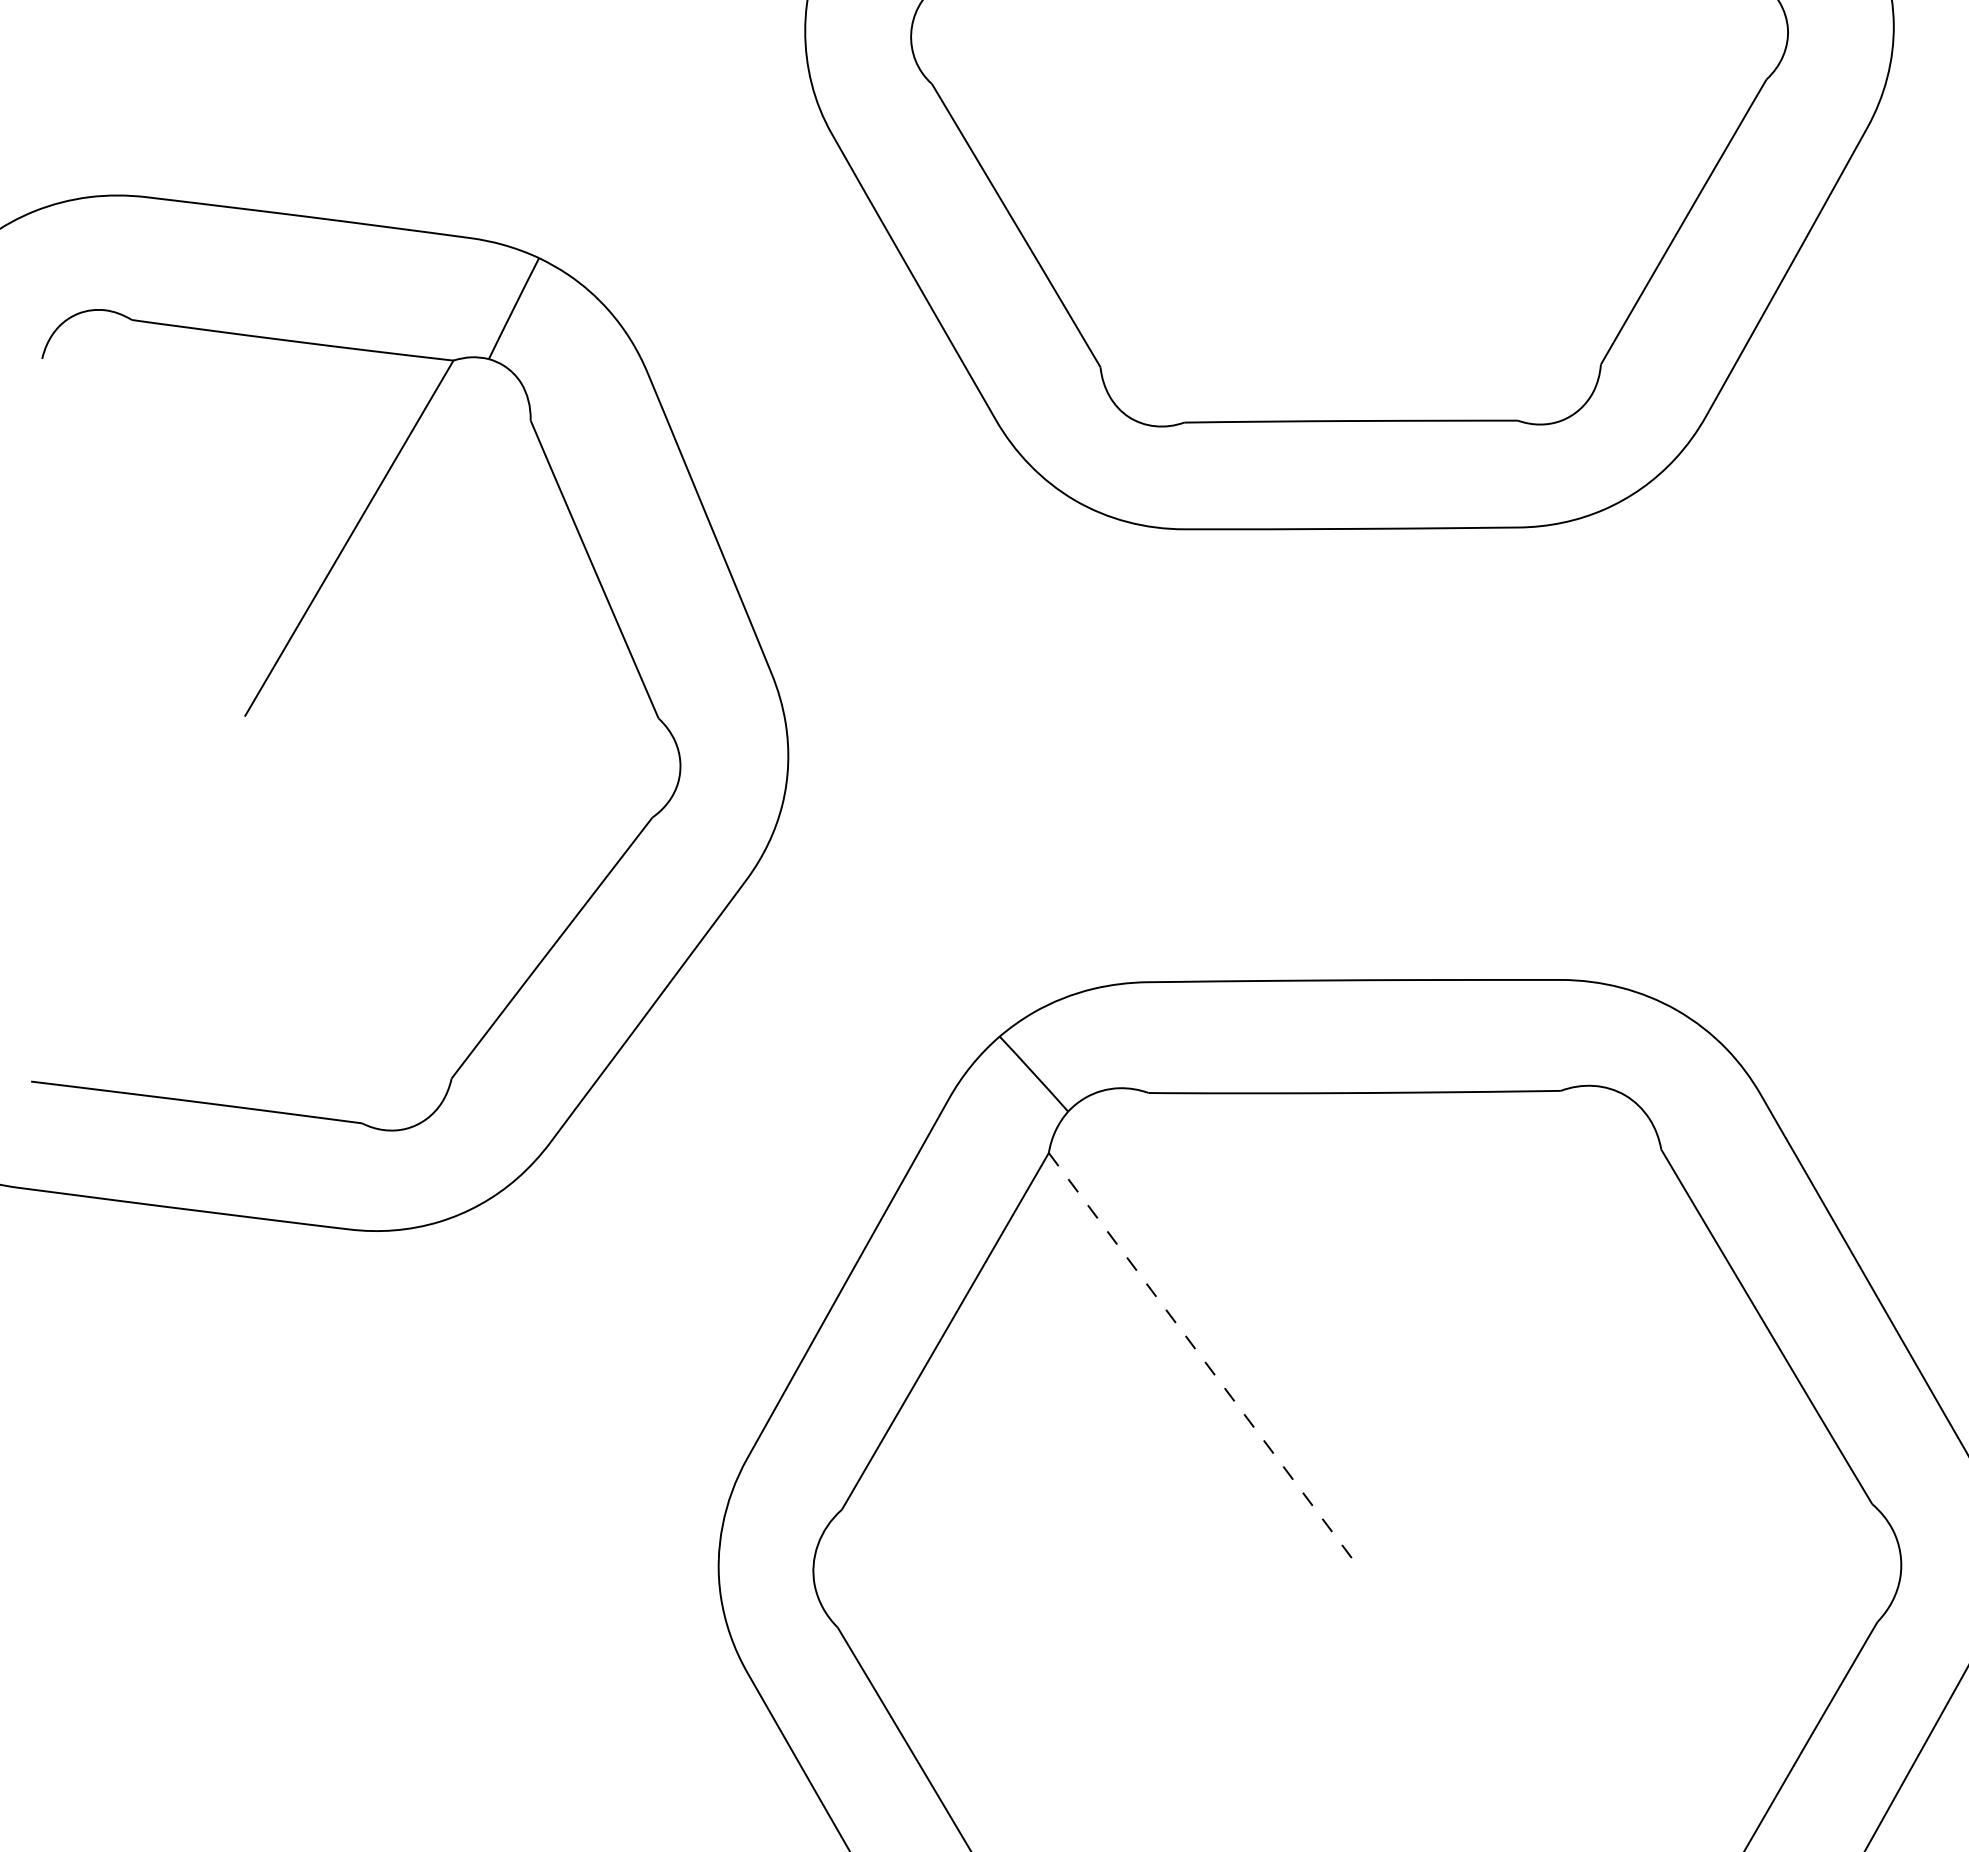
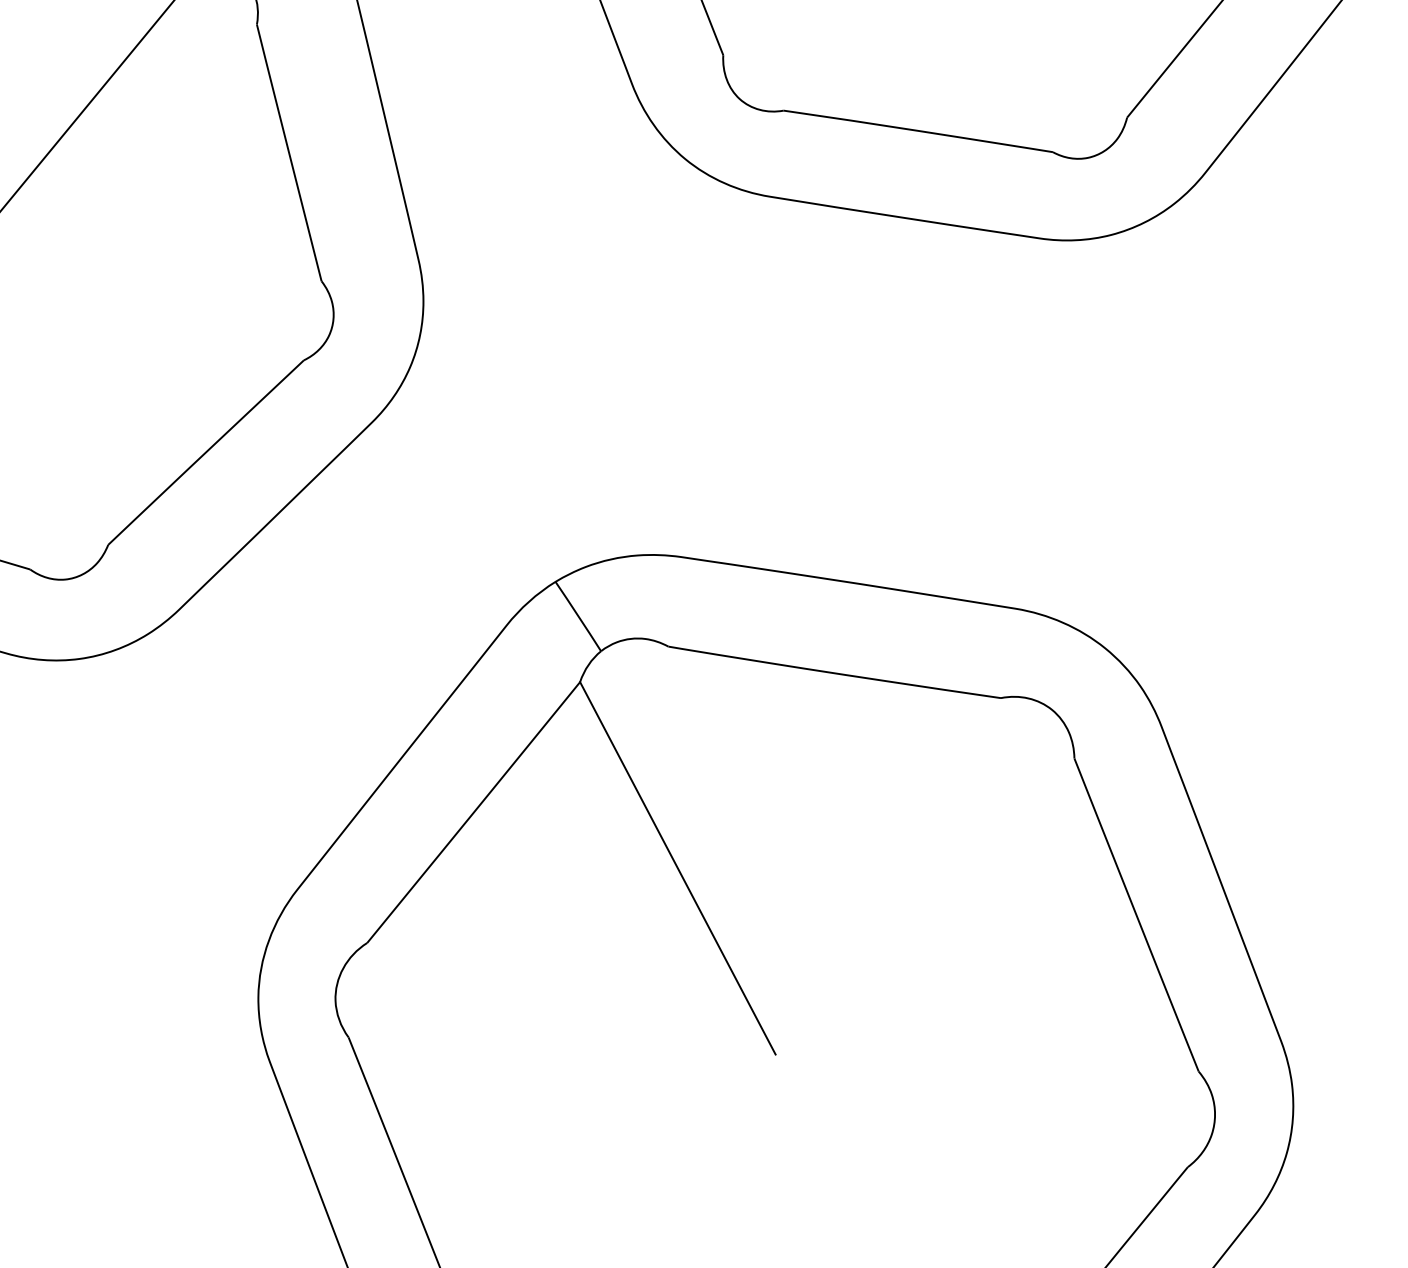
line: (1203, 1359) -> (678, 868), dashed -> solid

